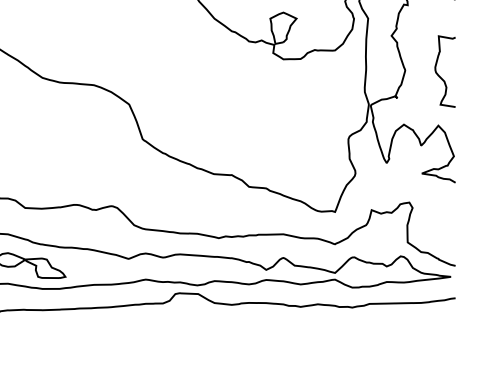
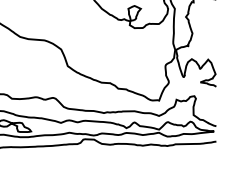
curve: (438, 72) -> (208, 34), removed

